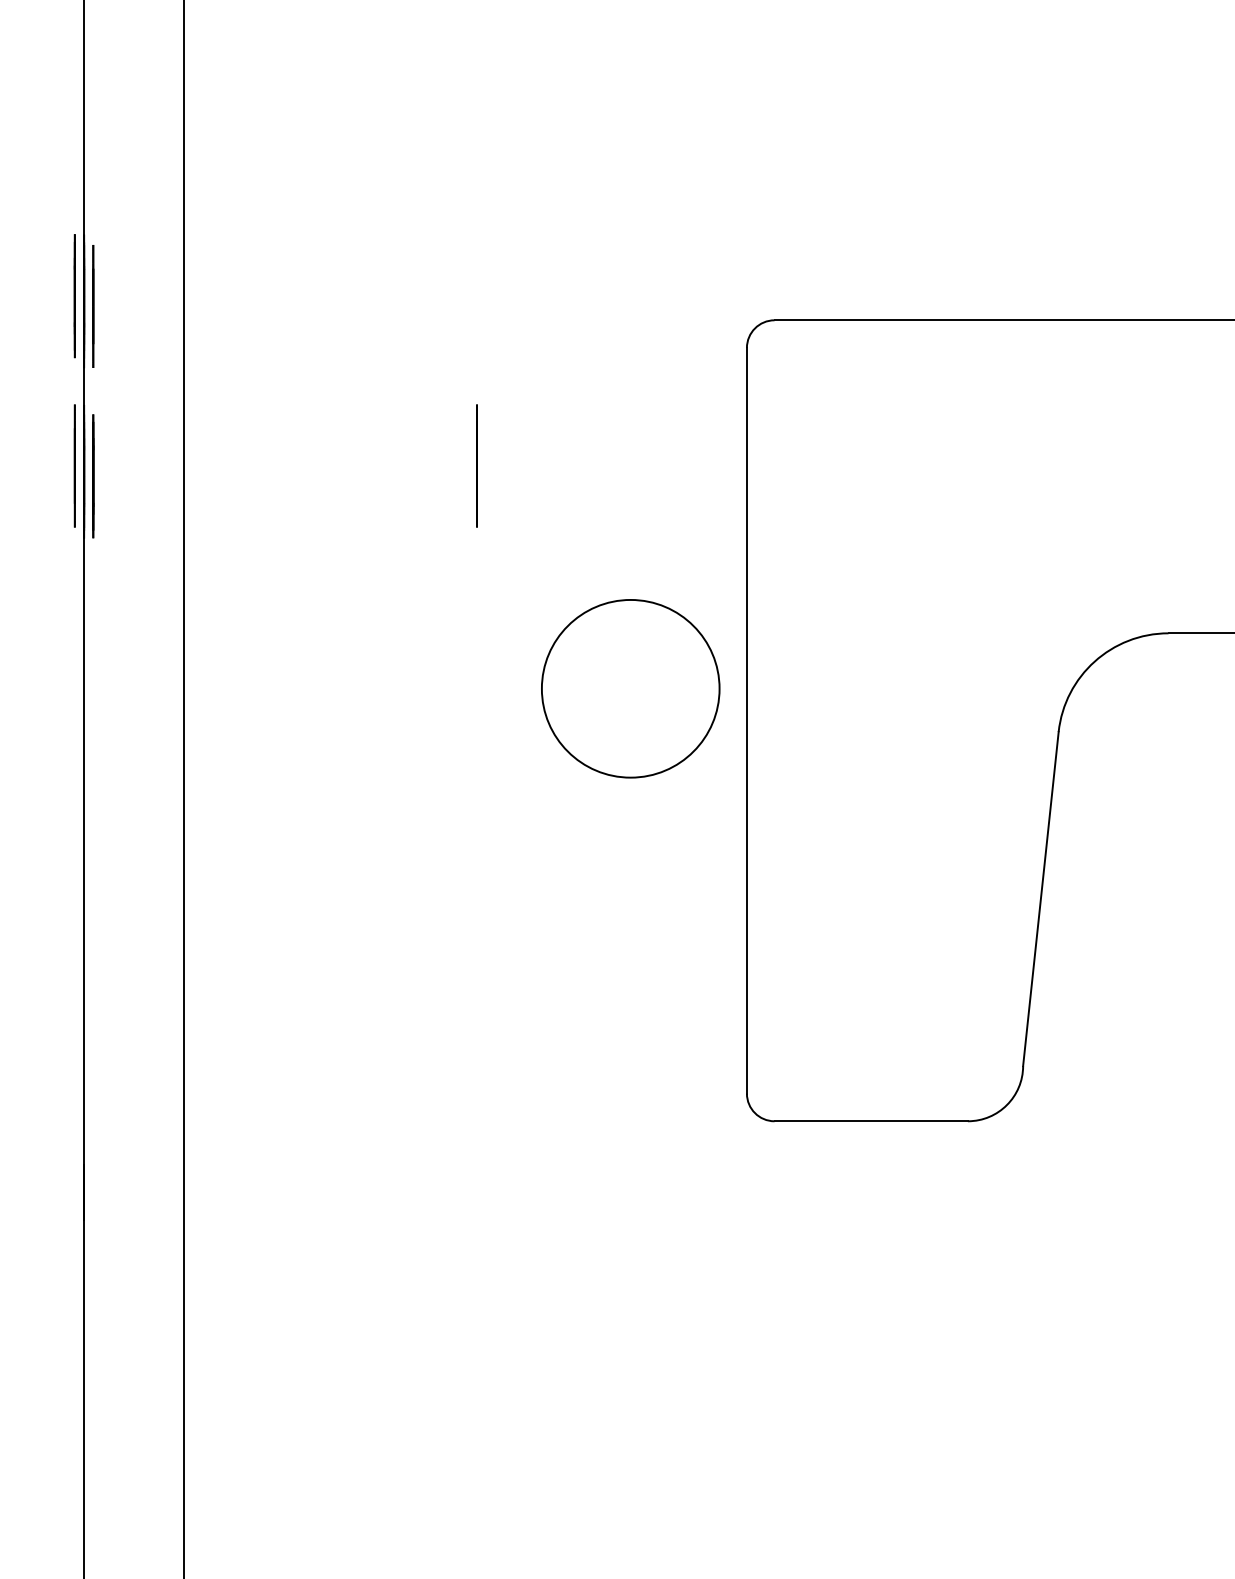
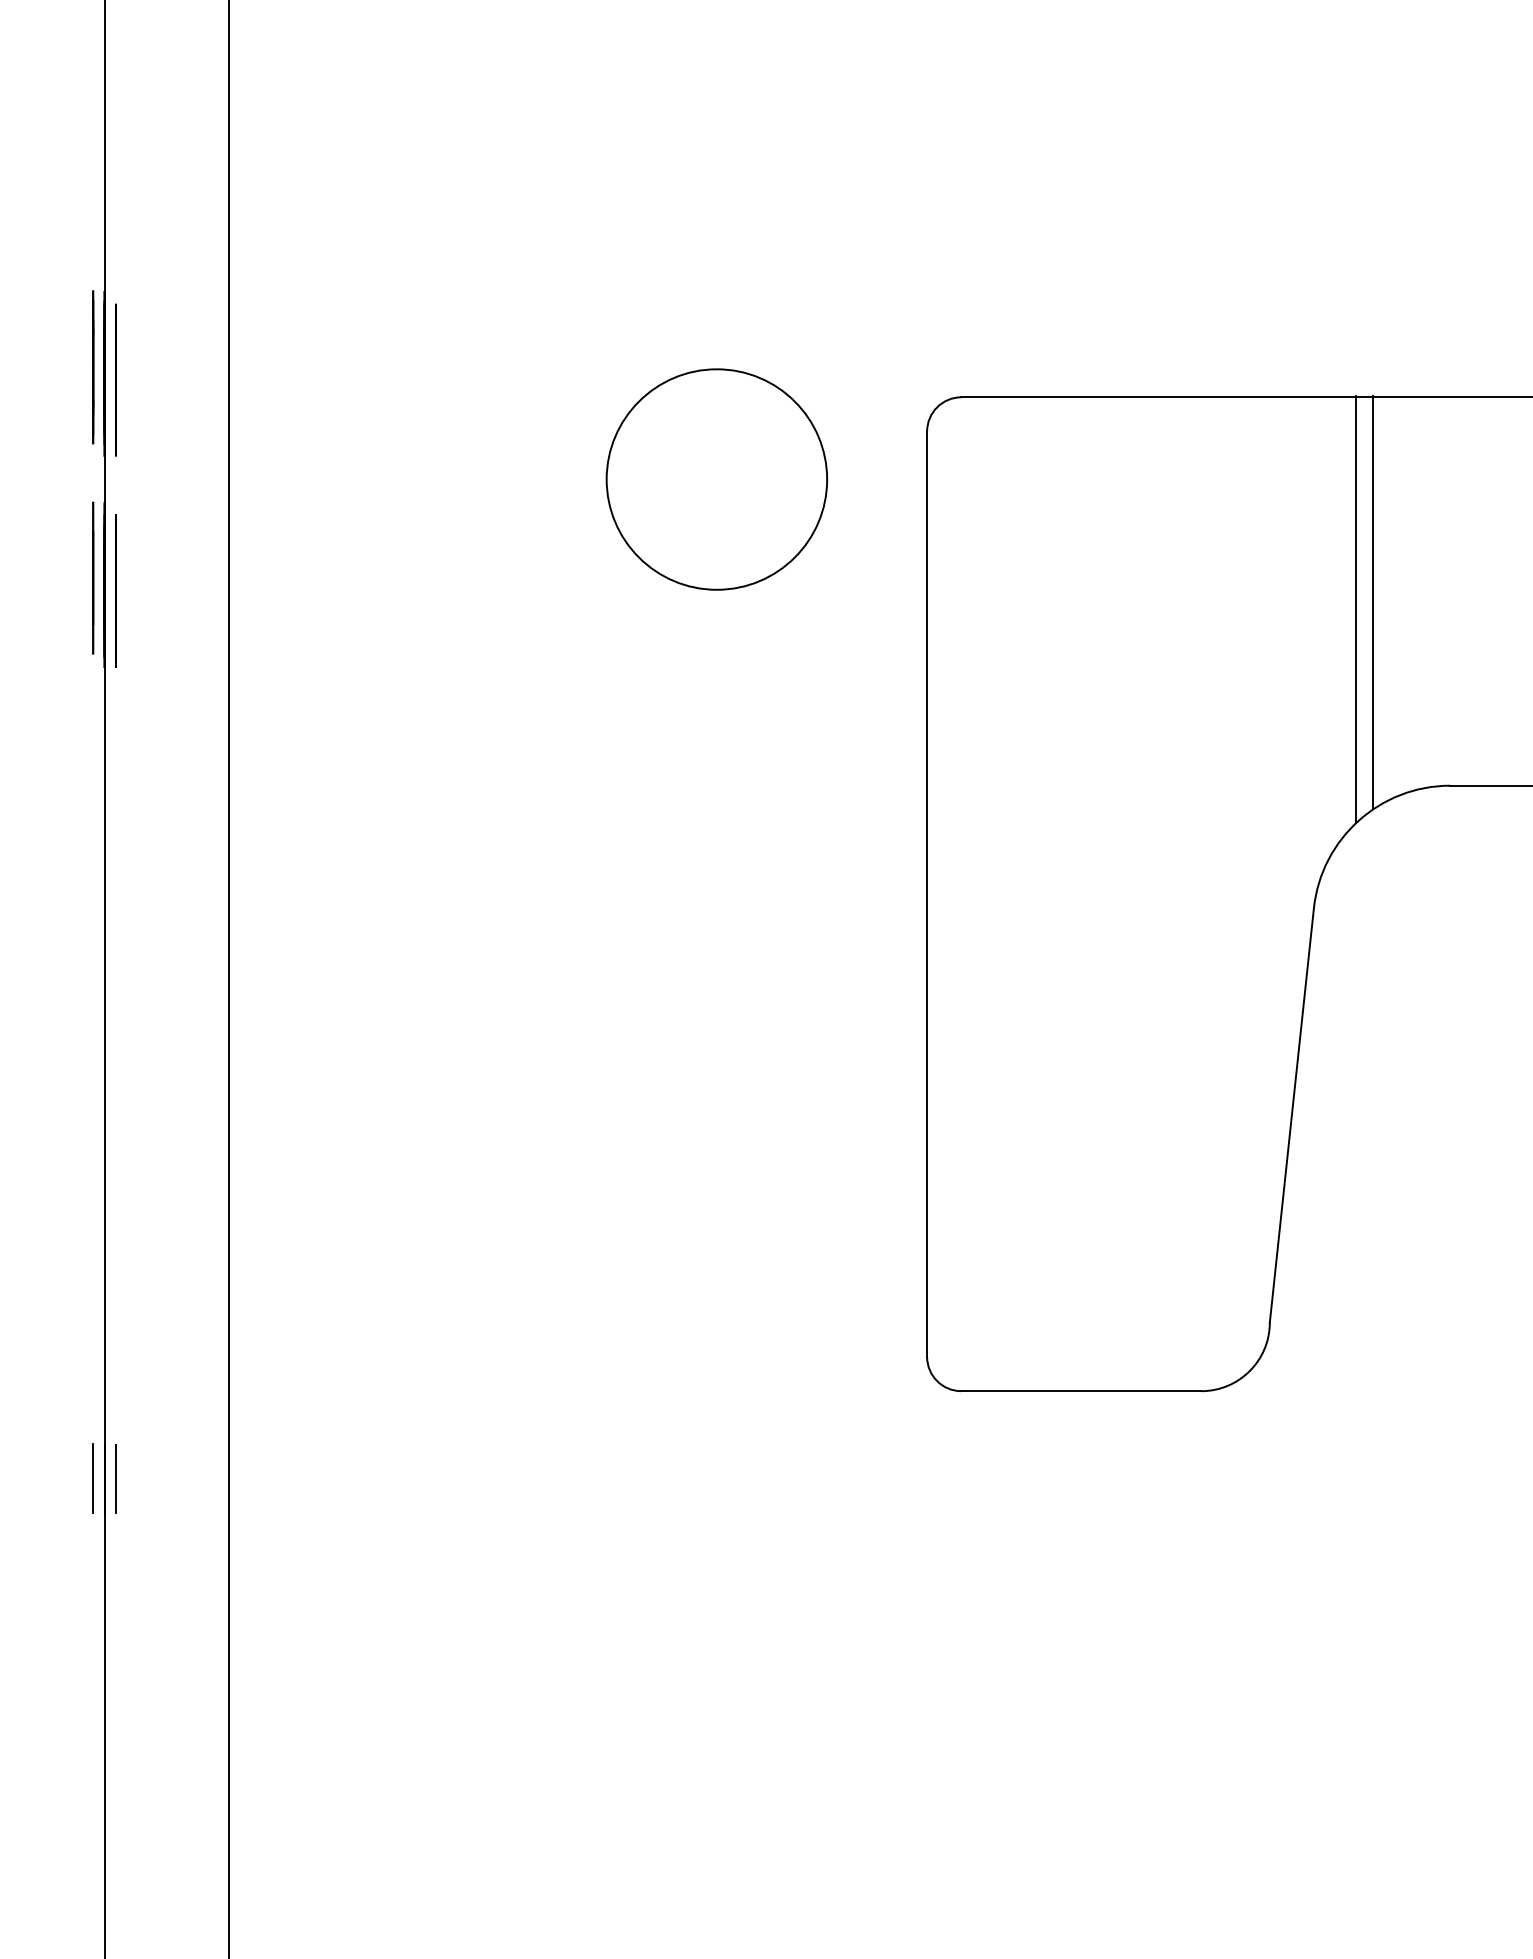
line: (477, 465) -> (592, 577), removed
line: (1105, 485) -> (1372, 602), added
line: (1092, 491) -> (1355, 609), added
circle: (630, 688) -> (716, 479), moved
line: (75, 1191) -> (93, 1478), added
line: (93, 1191) -> (116, 1478), added

